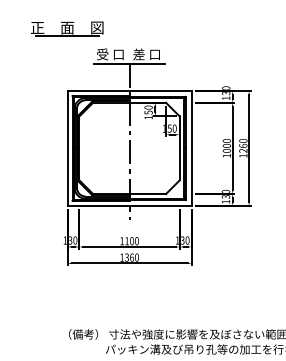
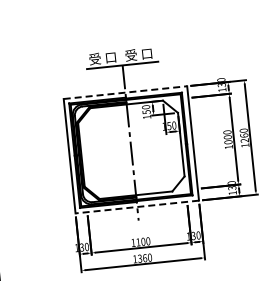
part: (67, 28) -> (57, 36), removed
text: (138, 54) -> (130, 55), 差 口 -> 受 口
line: (130, 90) -> (126, 92), solid -> dashed
line: (129, 205) -> (137, 206), solid -> dashed

